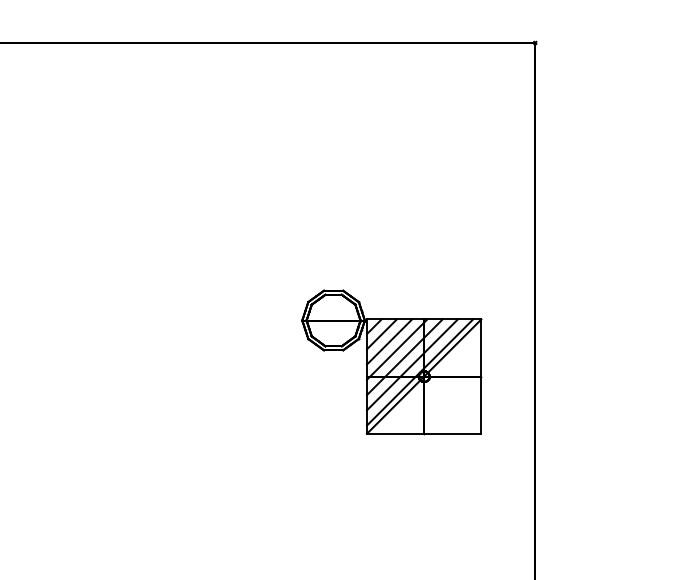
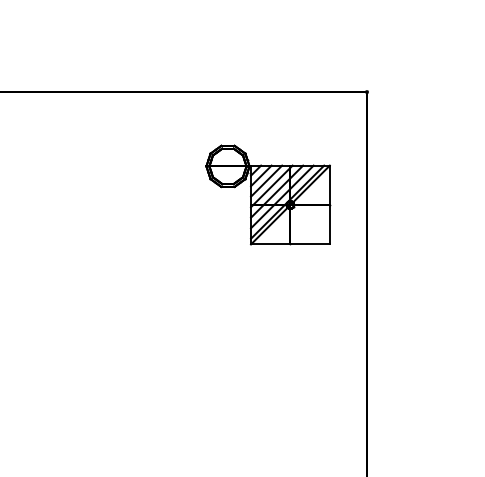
part: (392, 361) -> (268, 194), moved

